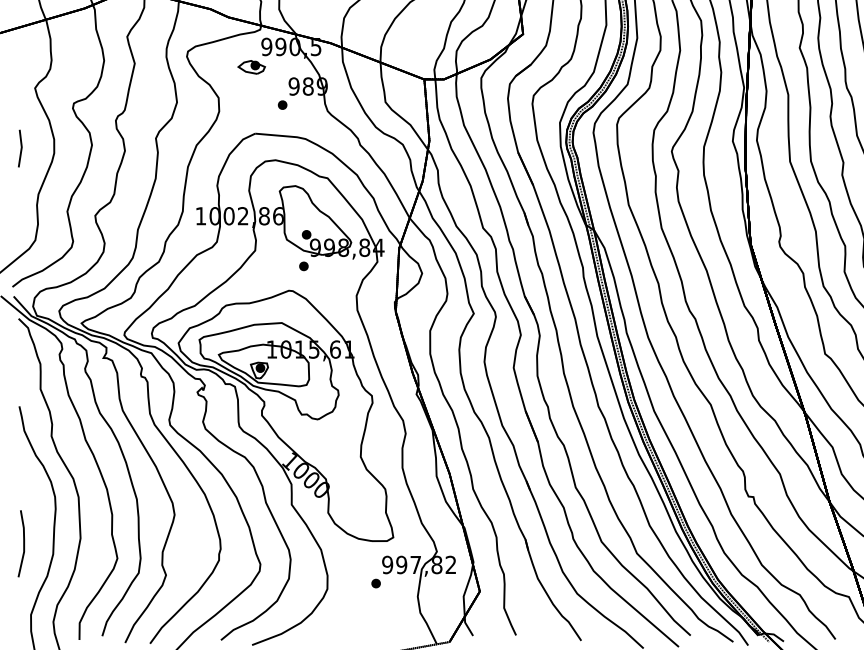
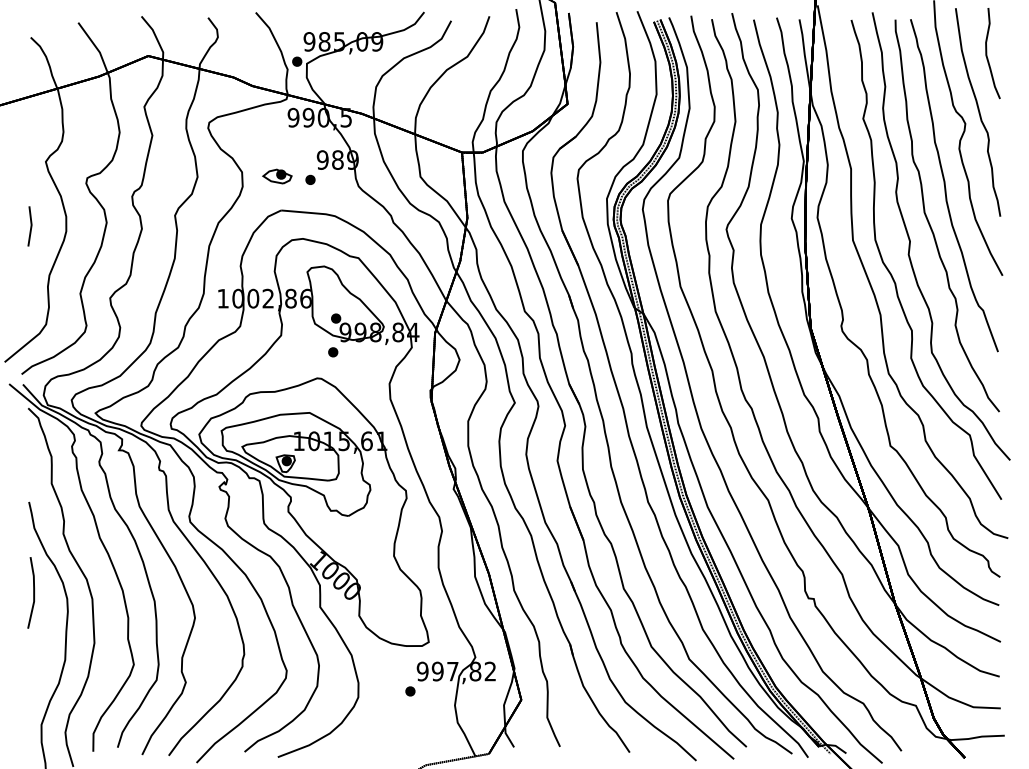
part: (251, 67) -> (277, 176), moved
part: (20, 543) -> (30, 592), moved

